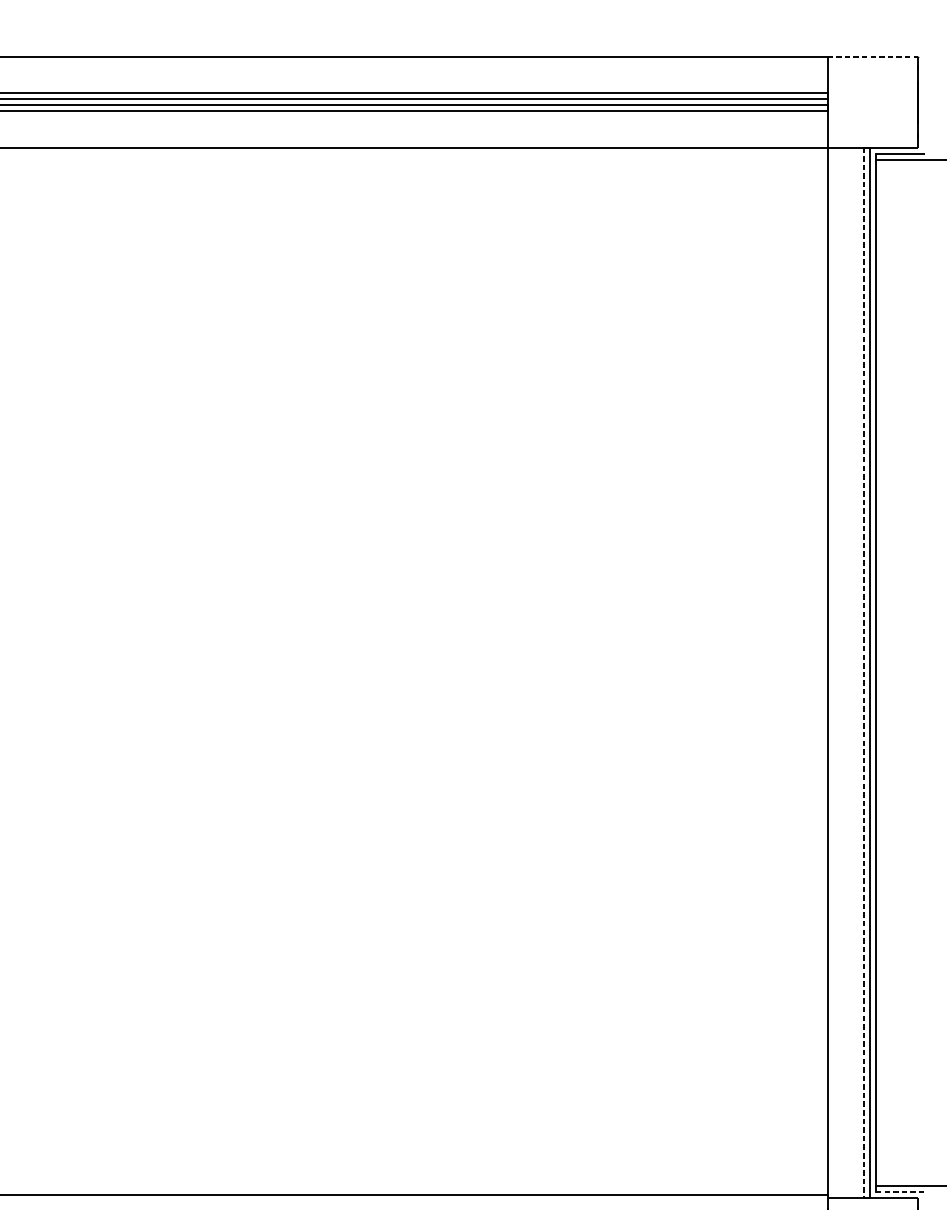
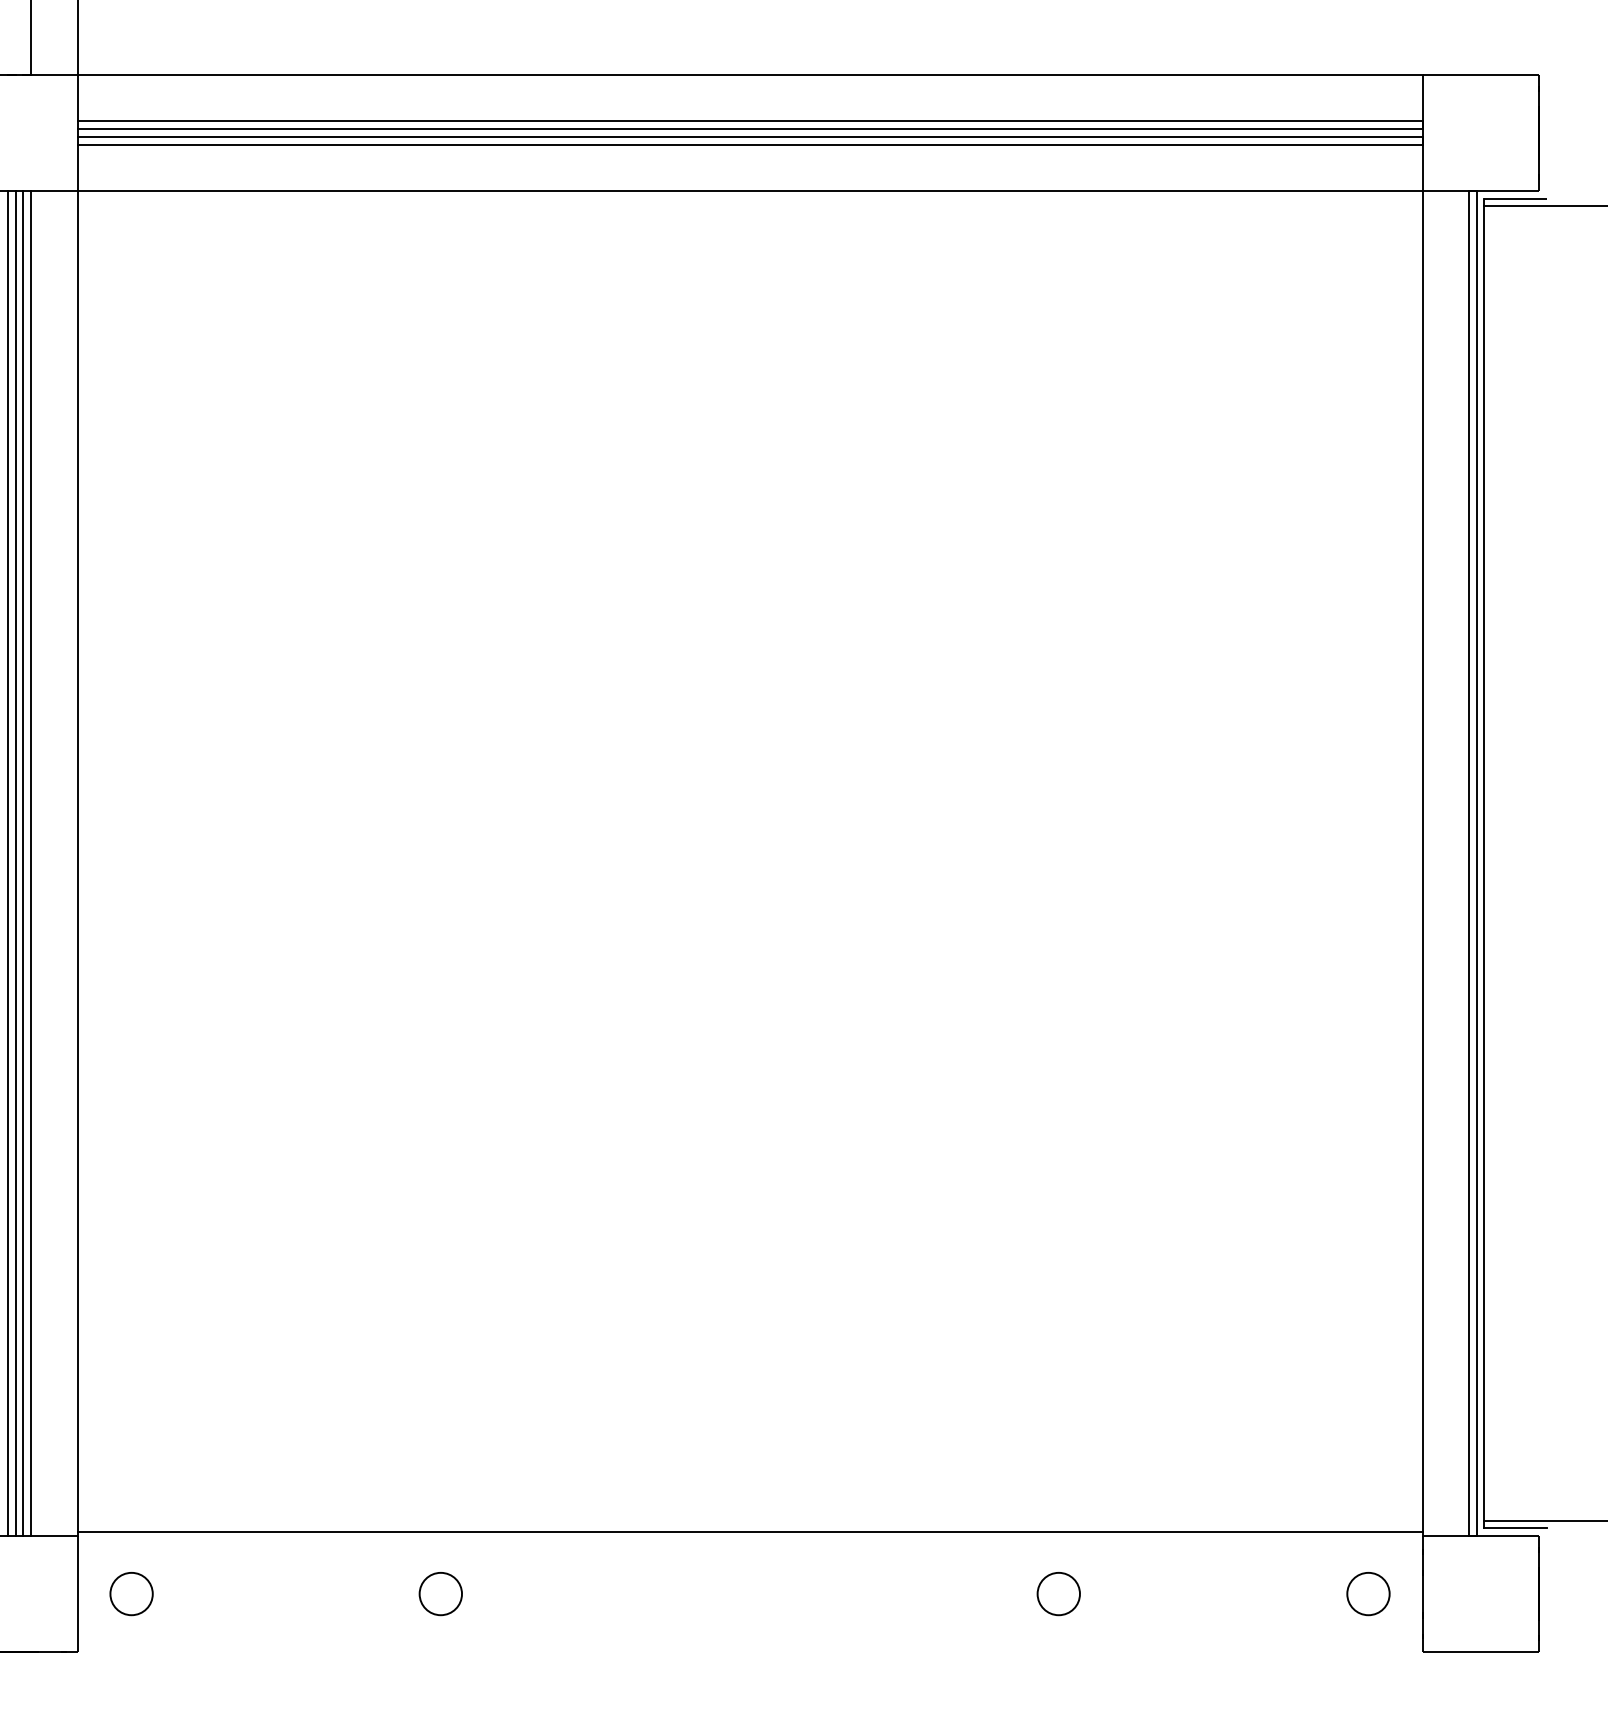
line: (873, 57) -> (1481, 75), dashed -> solid
line: (863, 672) -> (1468, 863), dashed -> solid
line: (900, 1192) -> (1516, 1528), dashed -> solid

